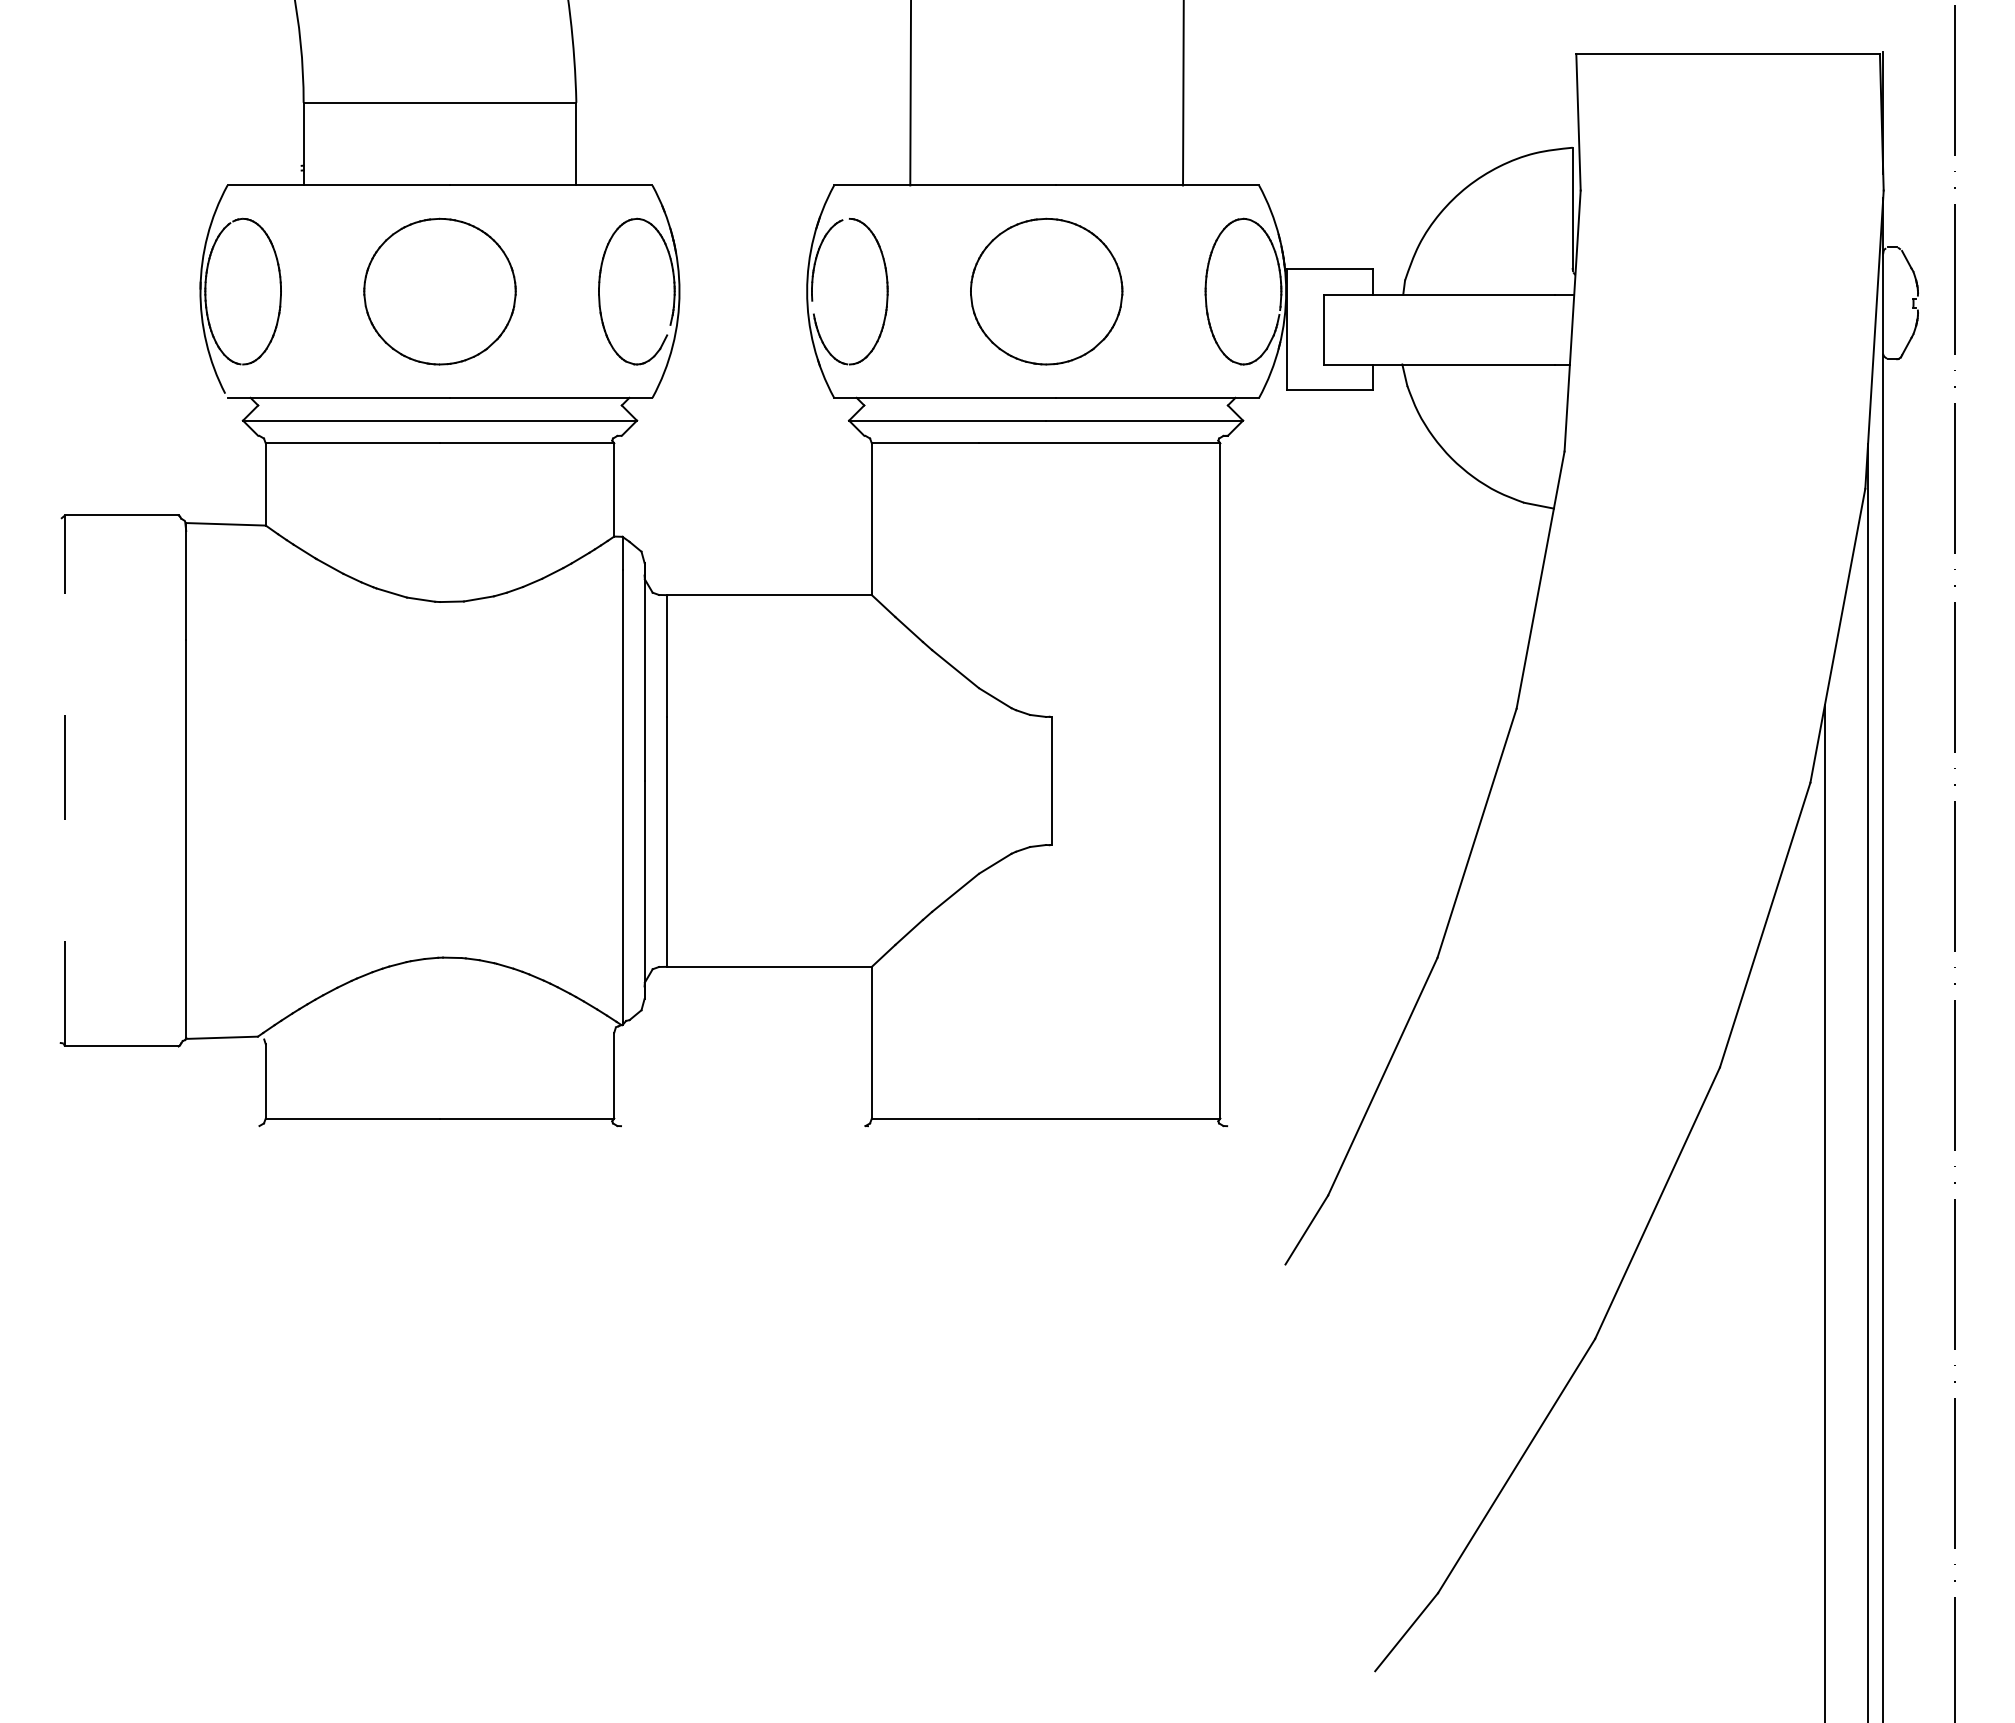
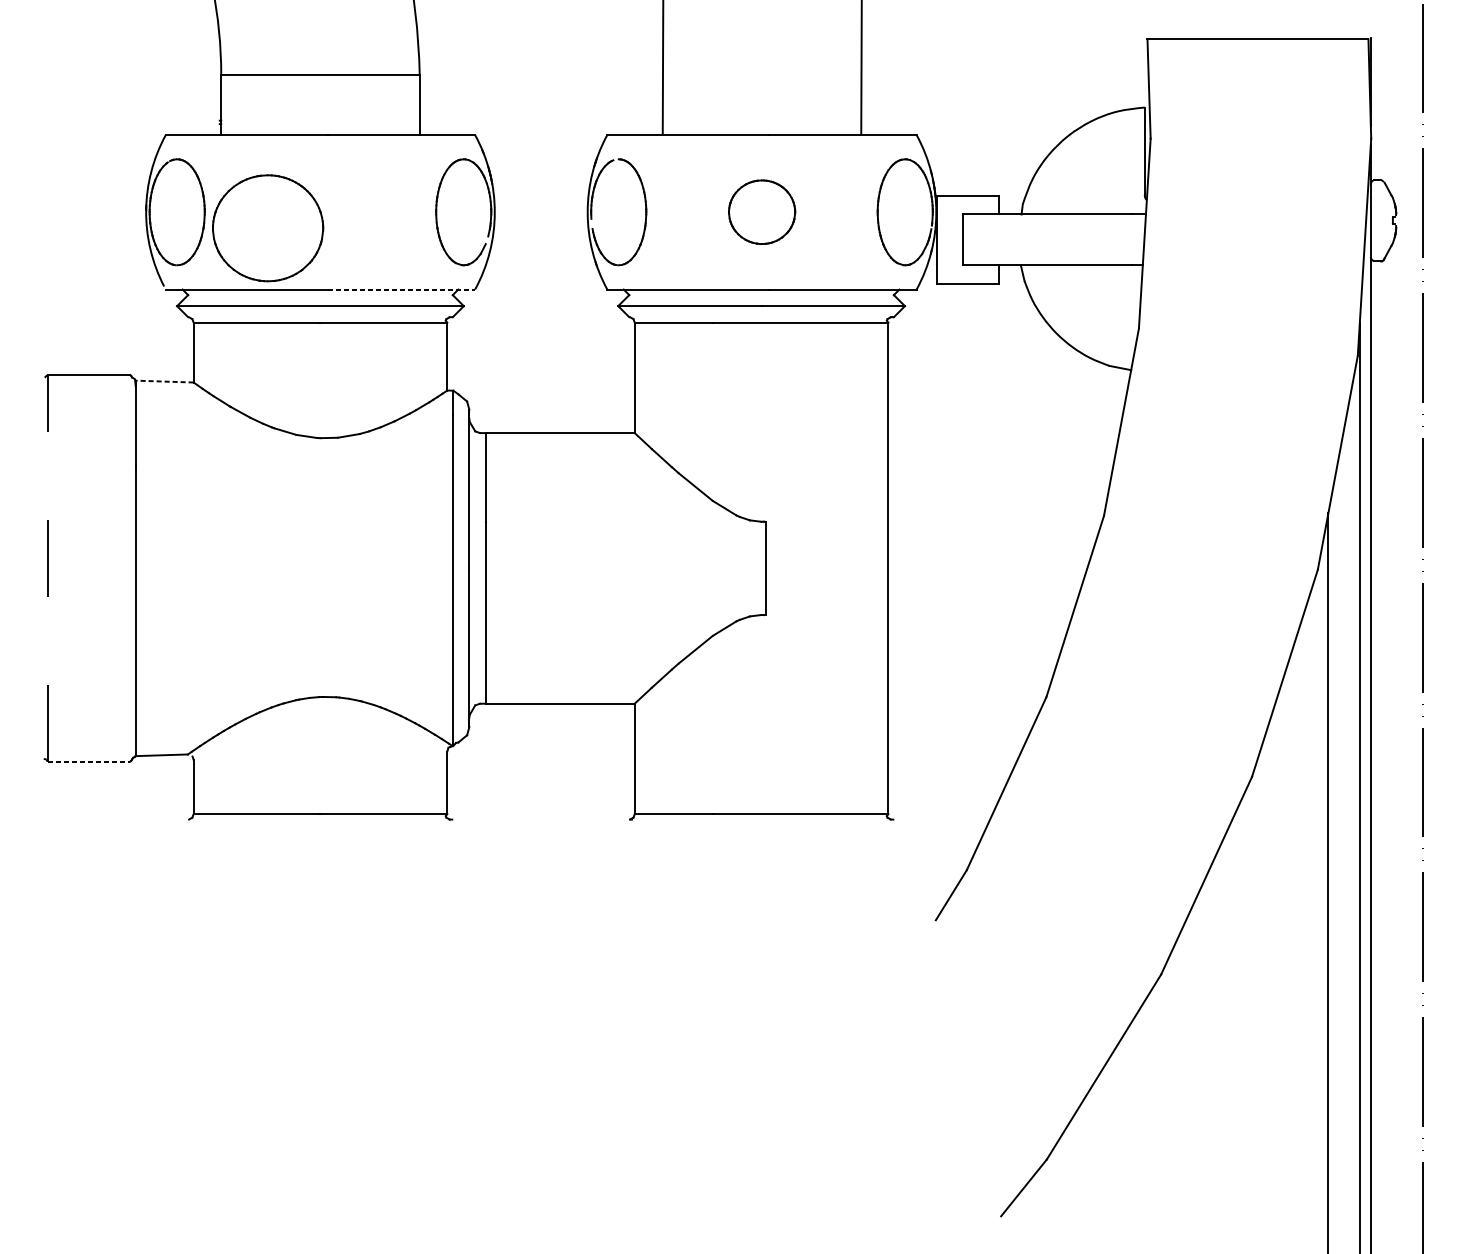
part: (439, 291) -> (267, 228), moved
part: (1046, 291) -> (761, 212), size x0.6
line: (551, 397) -> (401, 289), solid -> dashed
line: (226, 524) -> (165, 381), solid -> dashed
line: (121, 1046) -> (88, 761), solid -> dashed

